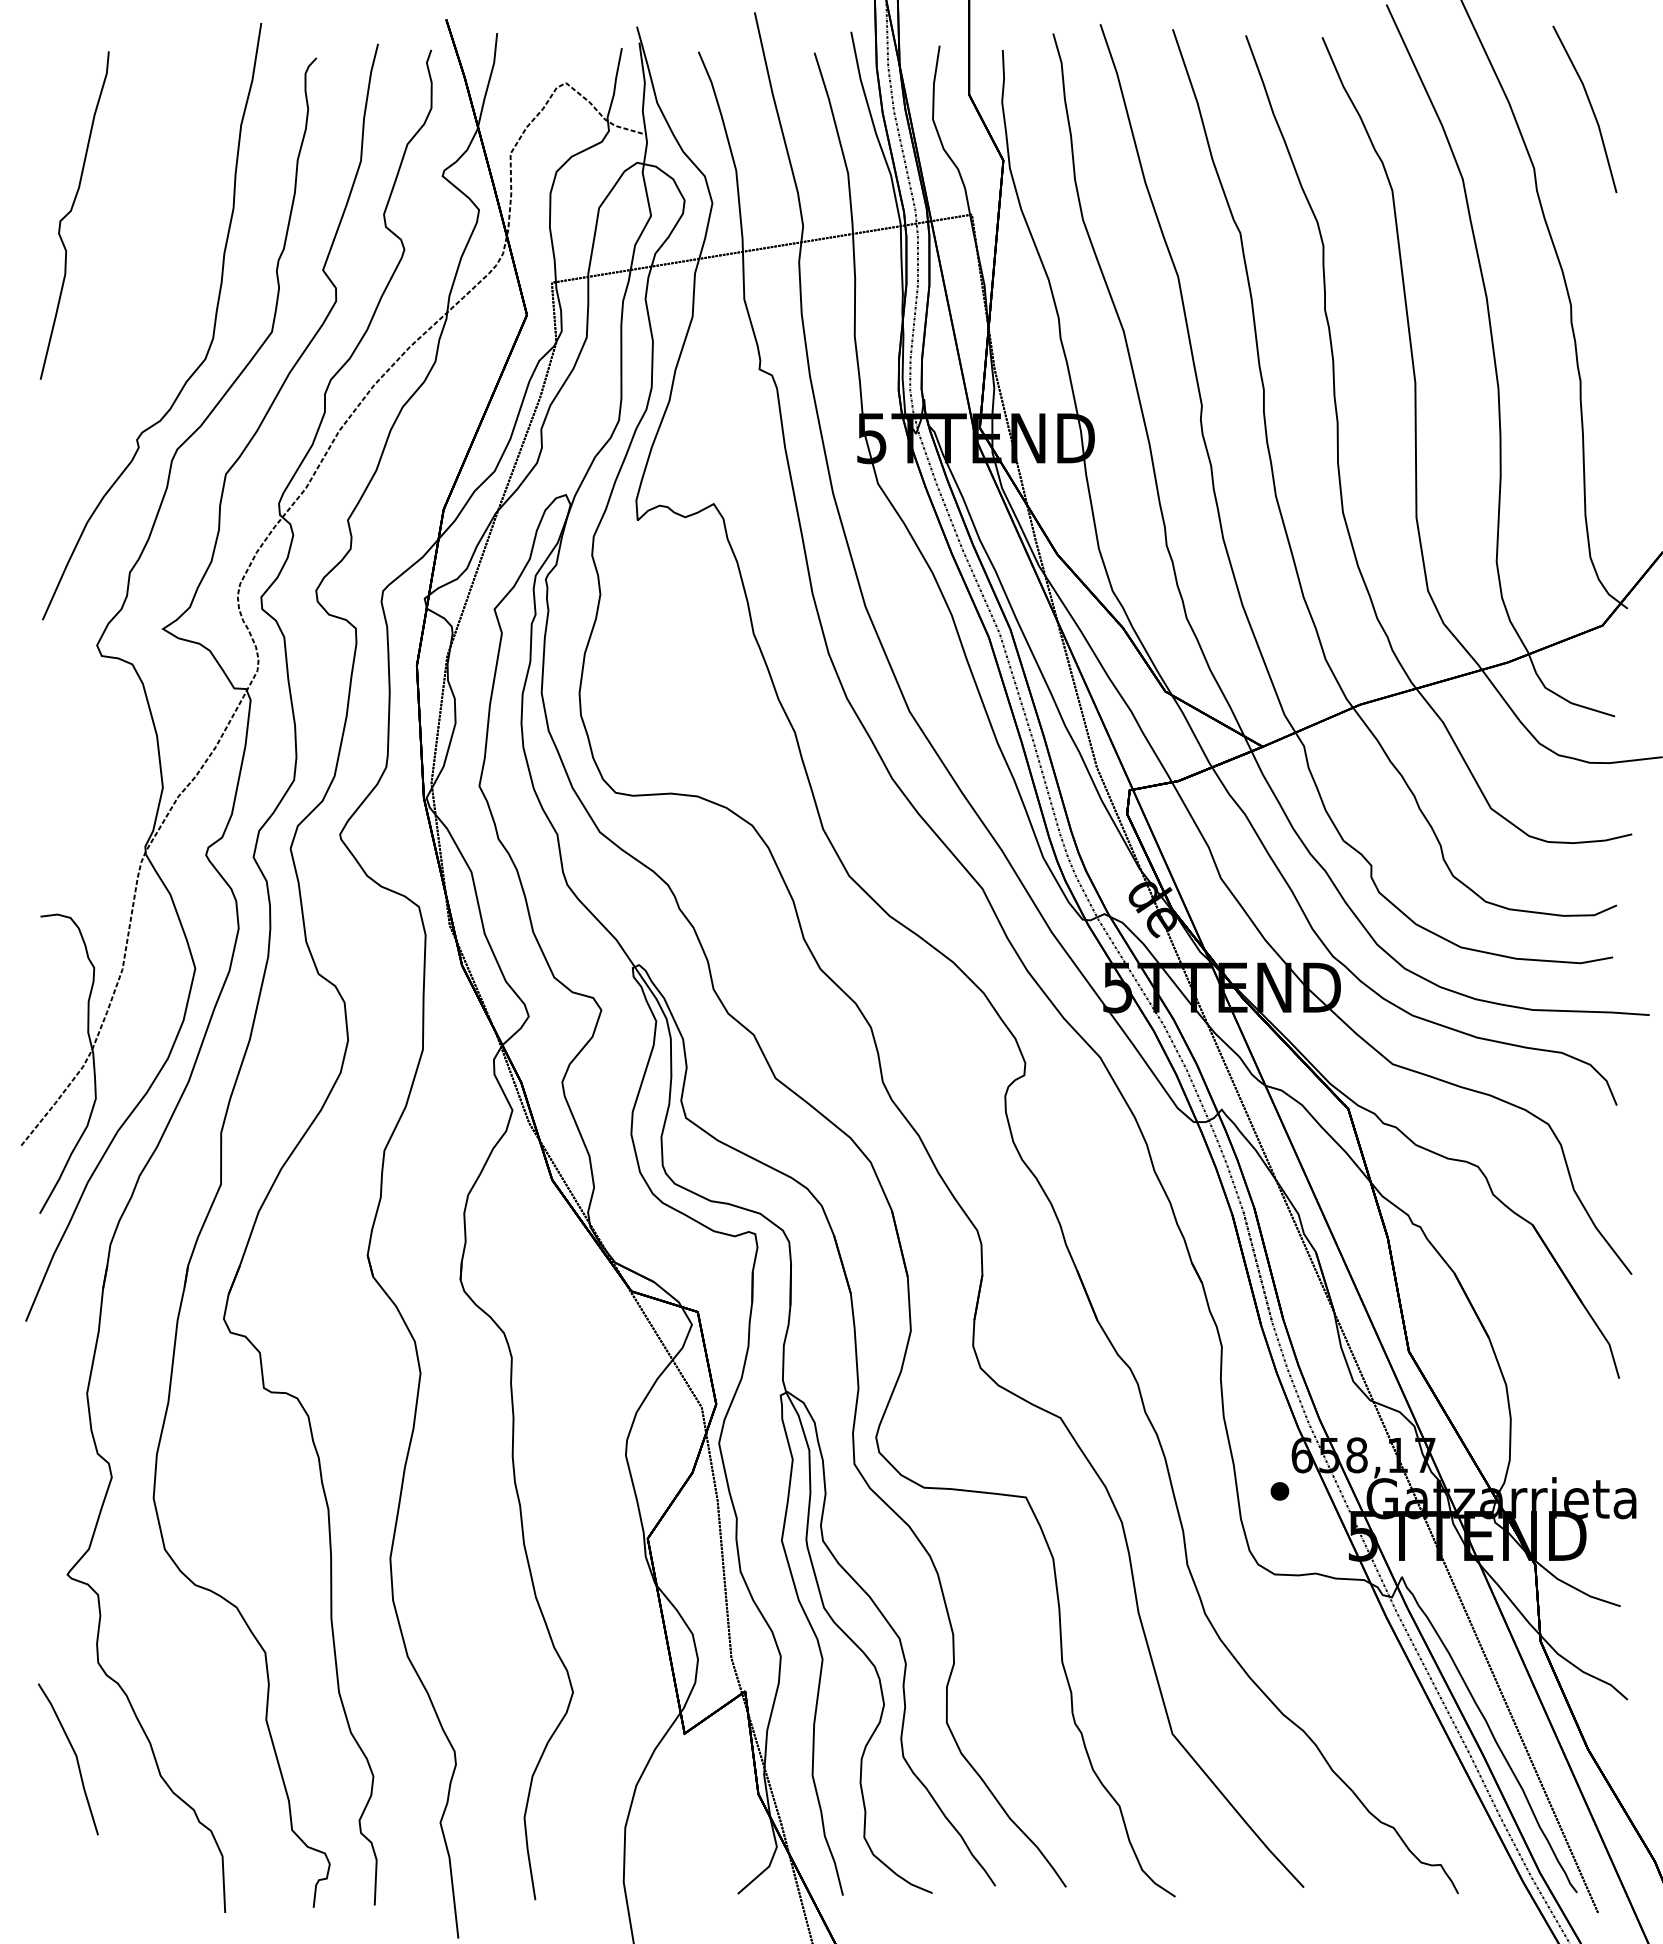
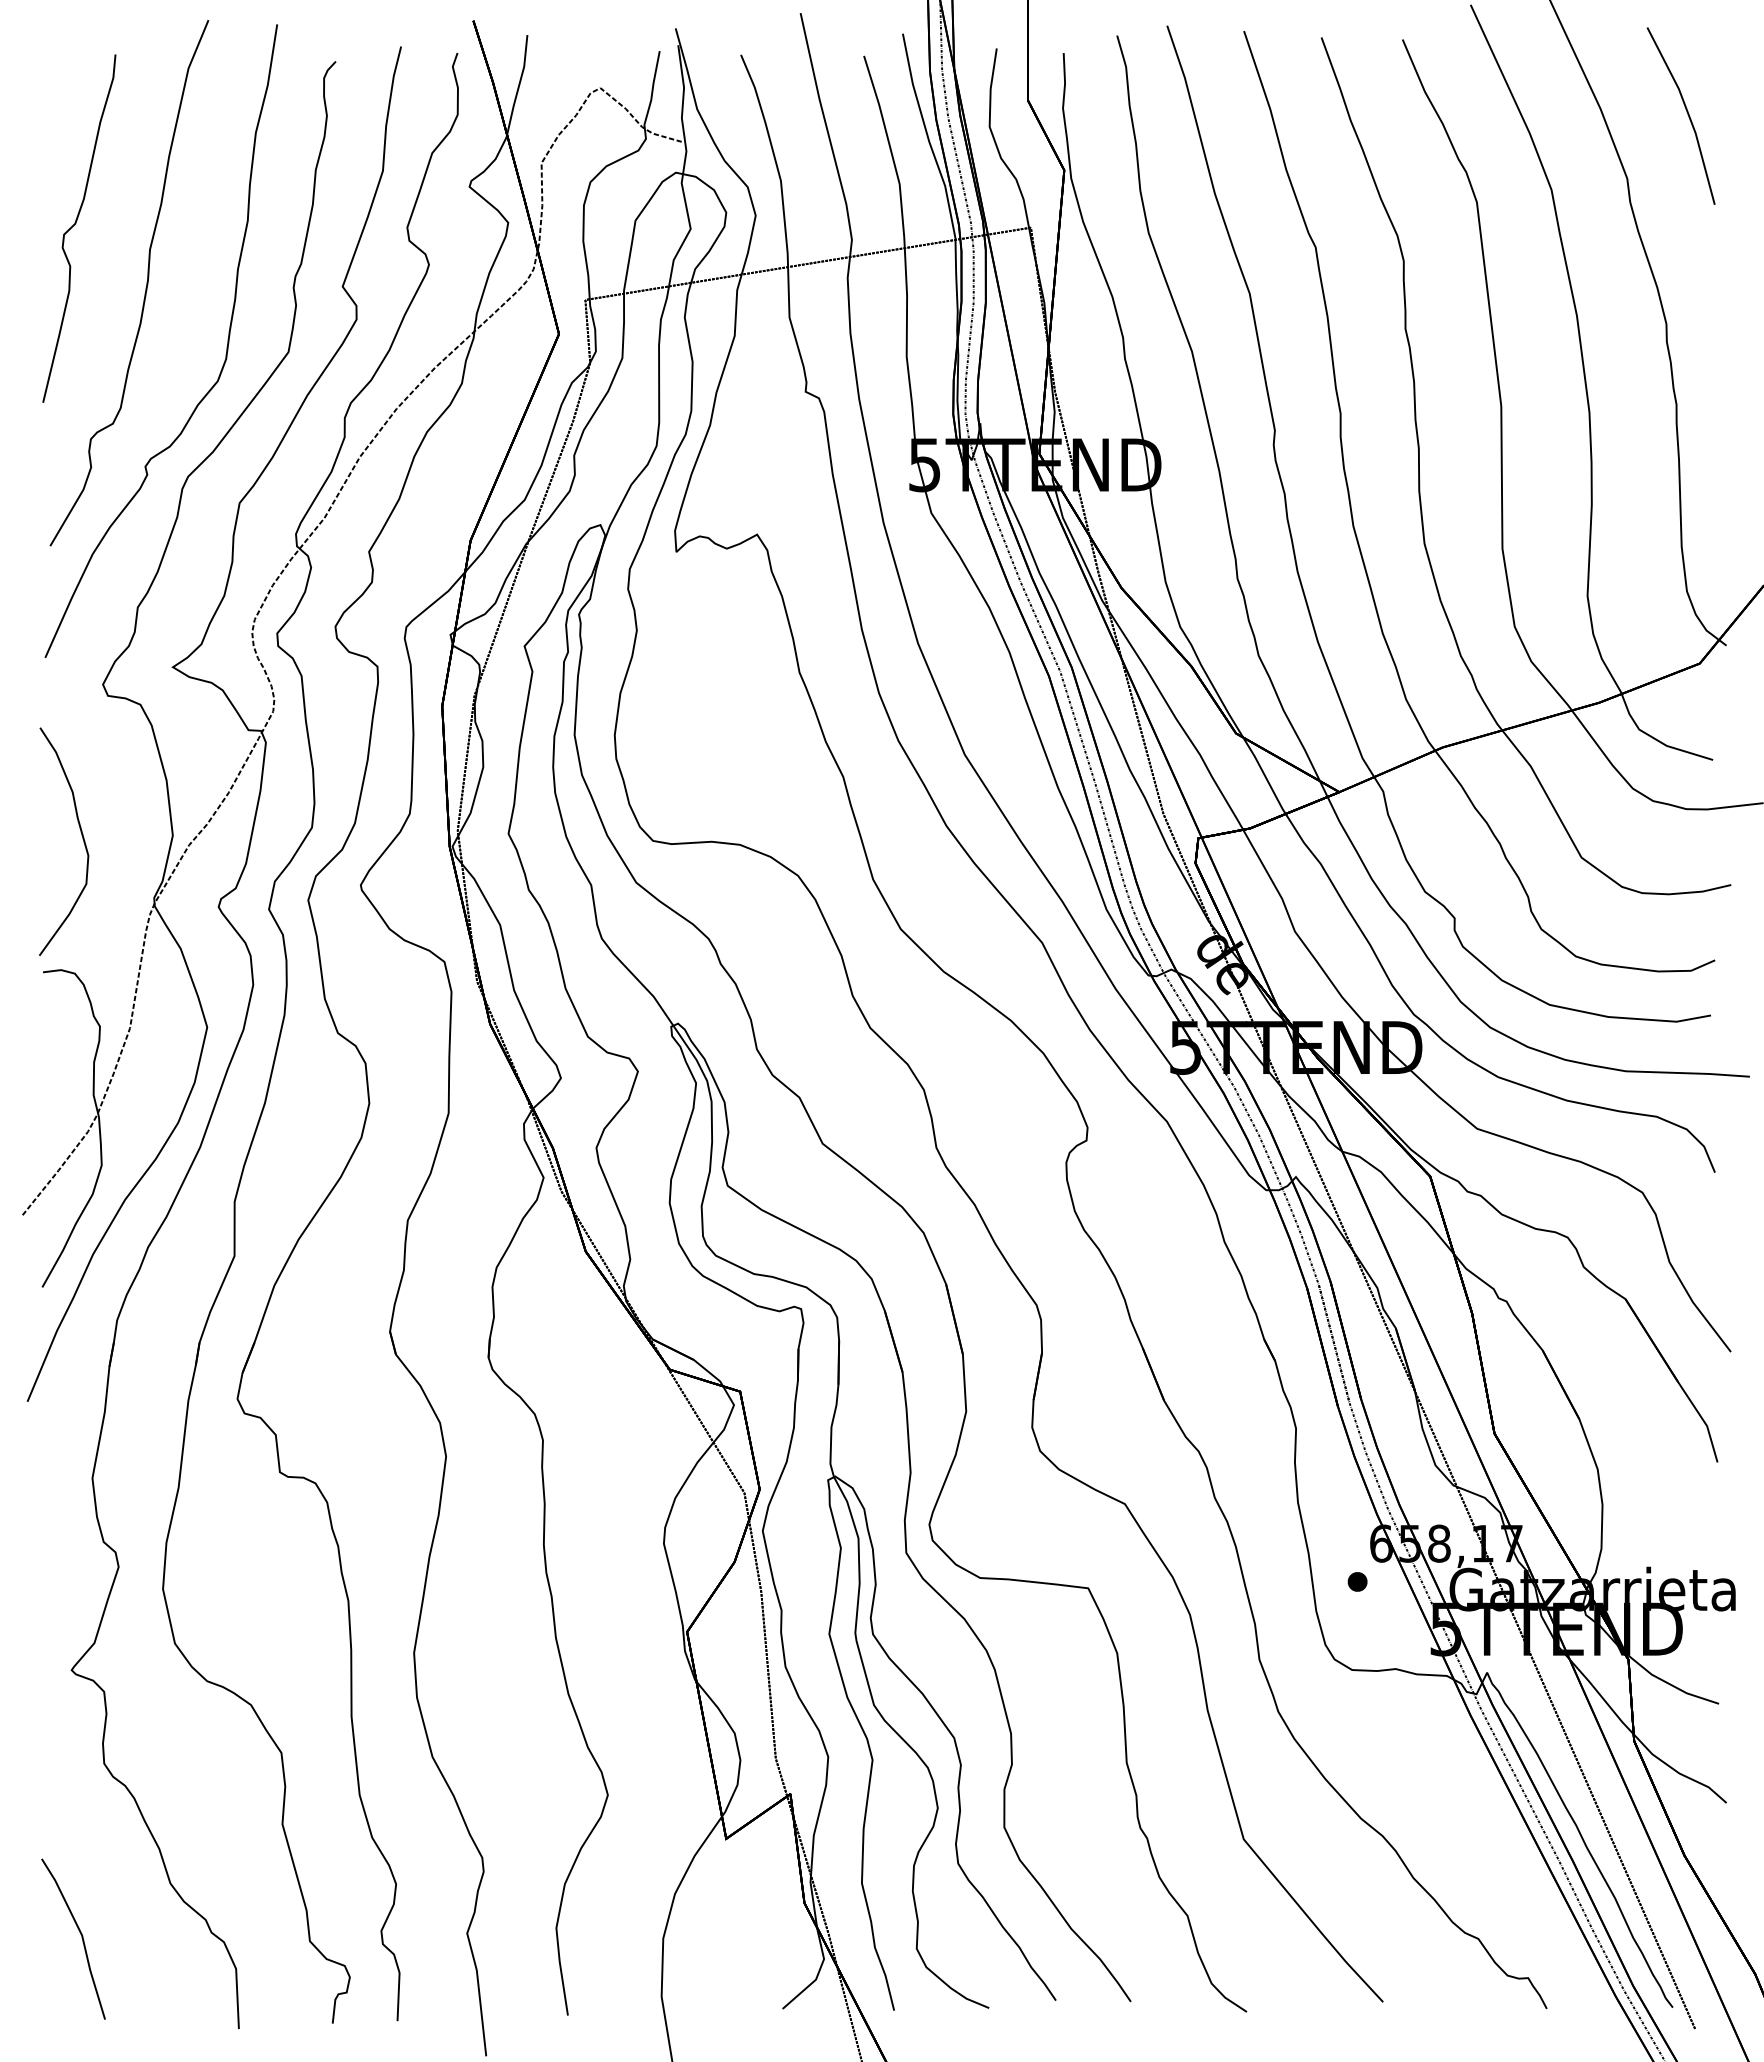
curve: (137, 271) -> (145, 287), added
curve: (76, 787) -> (81, 835), added
curve: (75, 1758) -> (81, 1938), moved

